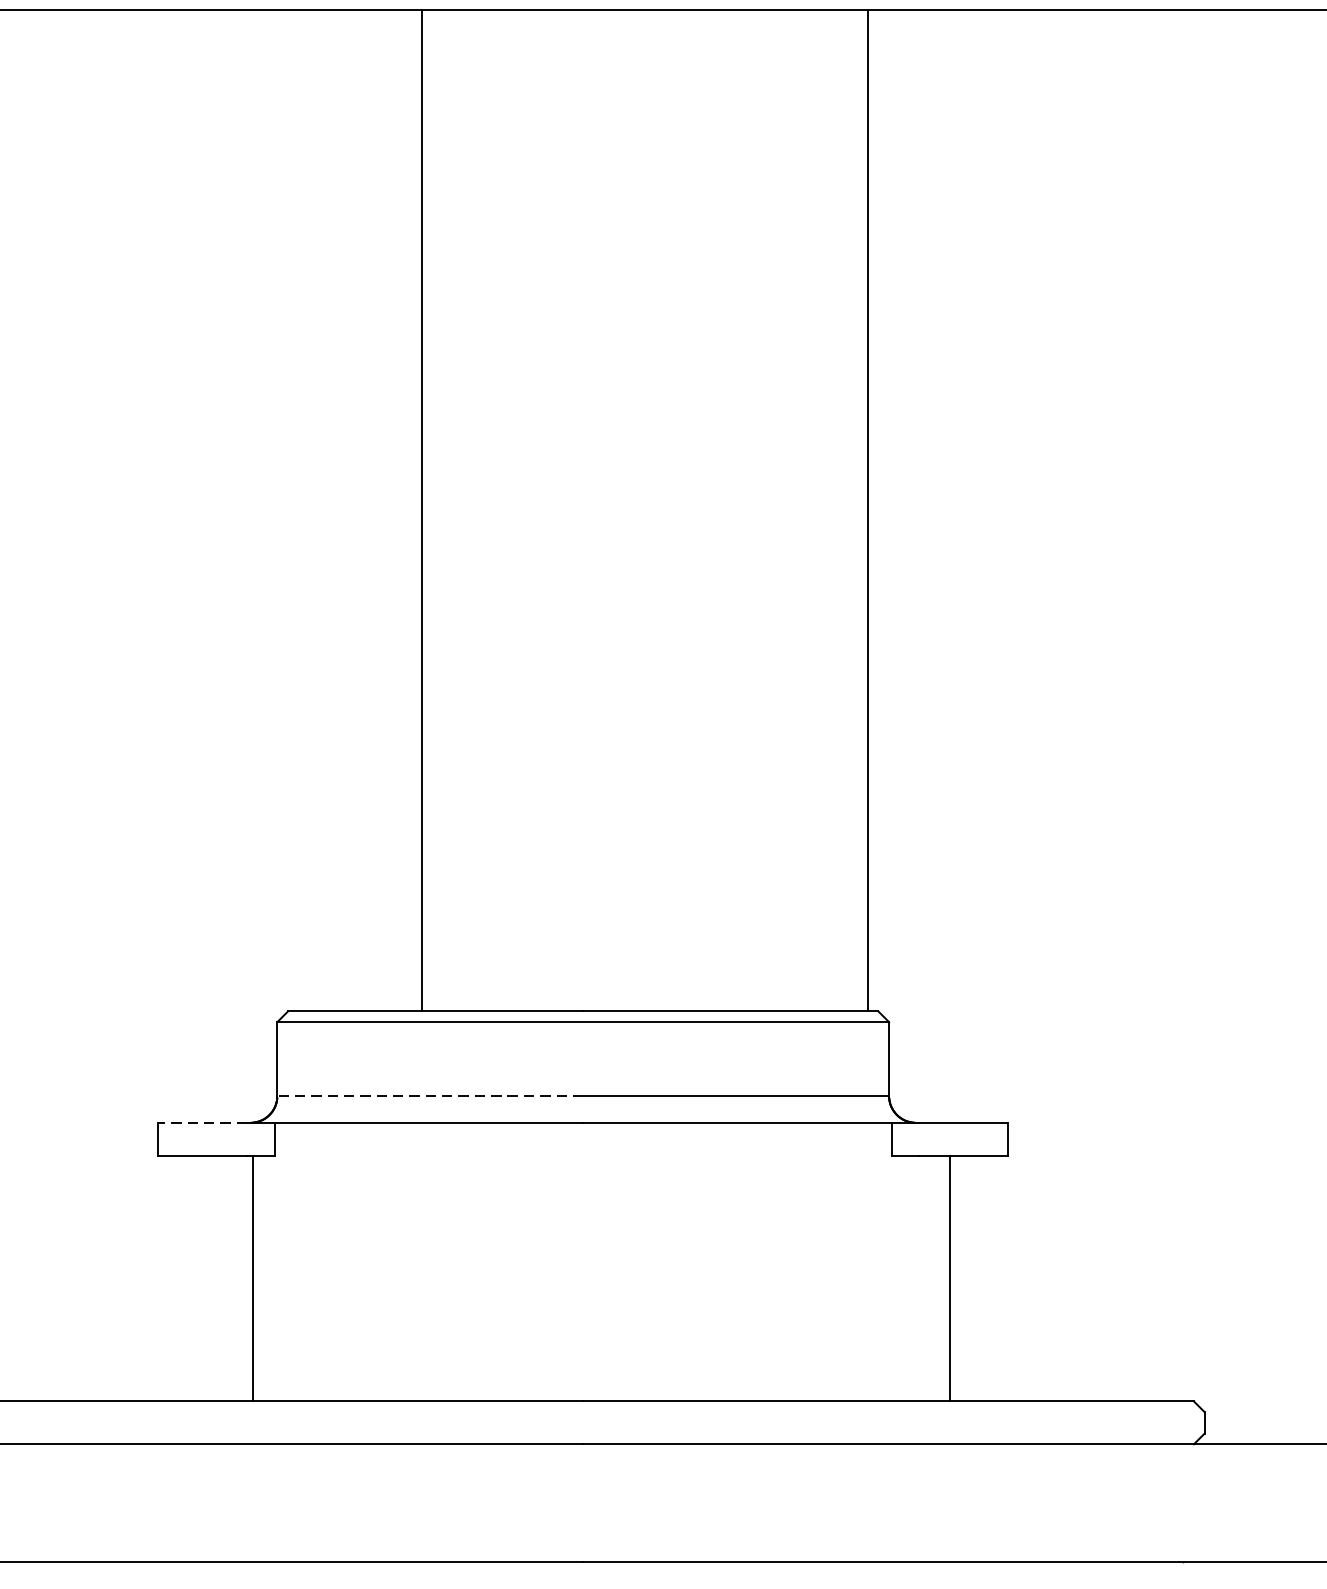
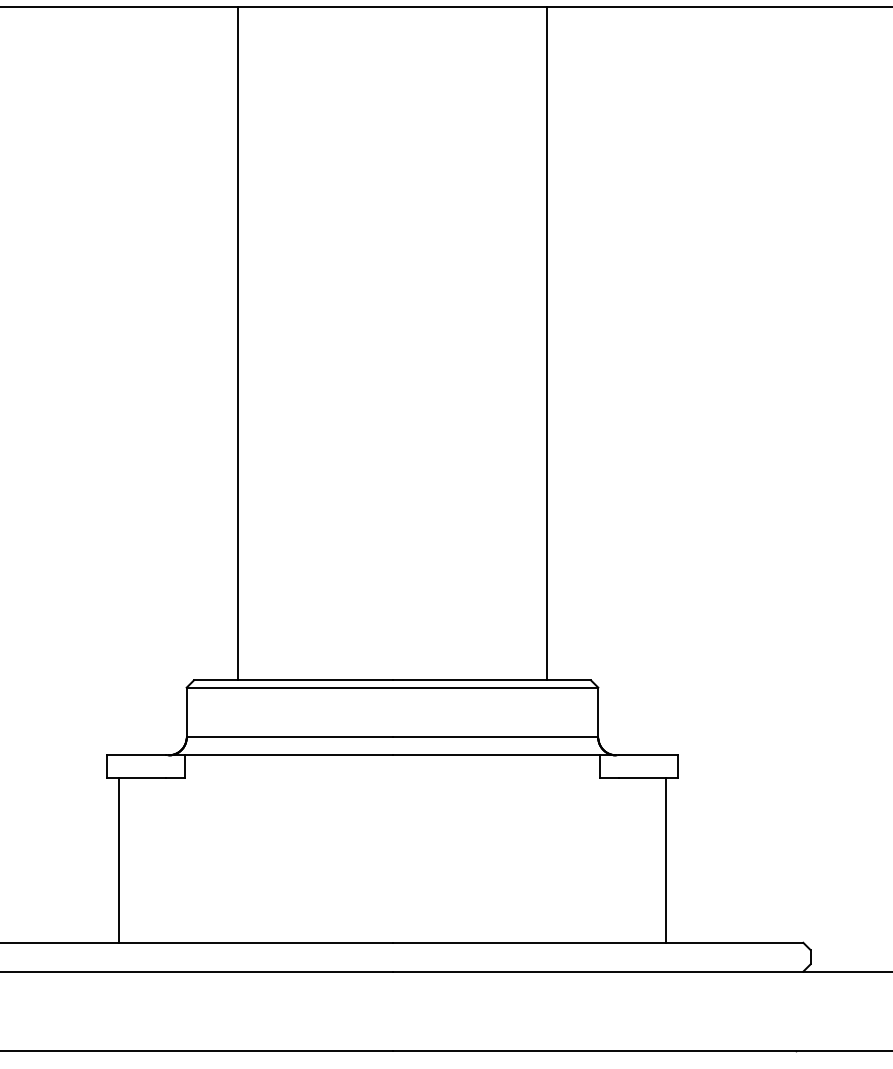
line: (422, 510) -> (238, 343), moved
line: (867, 510) -> (546, 343), moved
line: (430, 1096) -> (289, 737), dashed -> solid
line: (202, 1123) -> (136, 755), dashed -> solid
line: (253, 1277) -> (118, 859), moved
line: (950, 1277) -> (666, 859), moved

